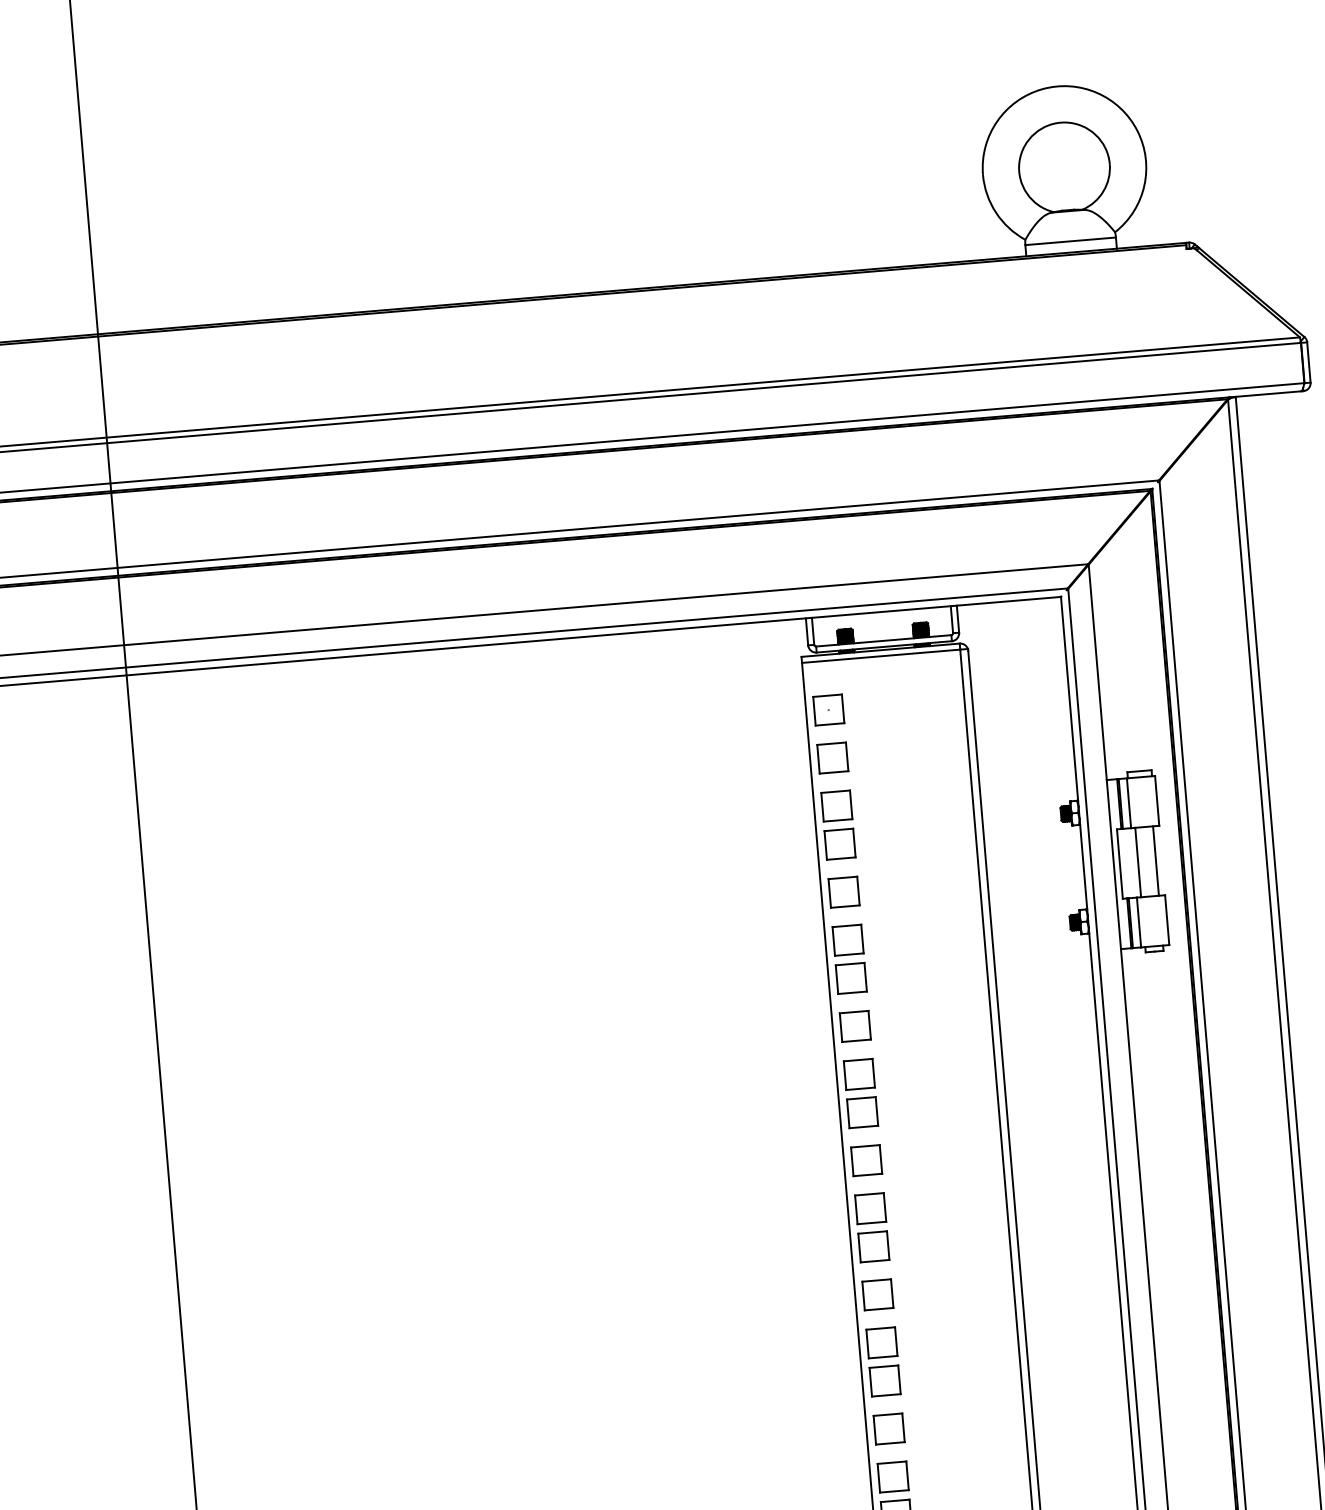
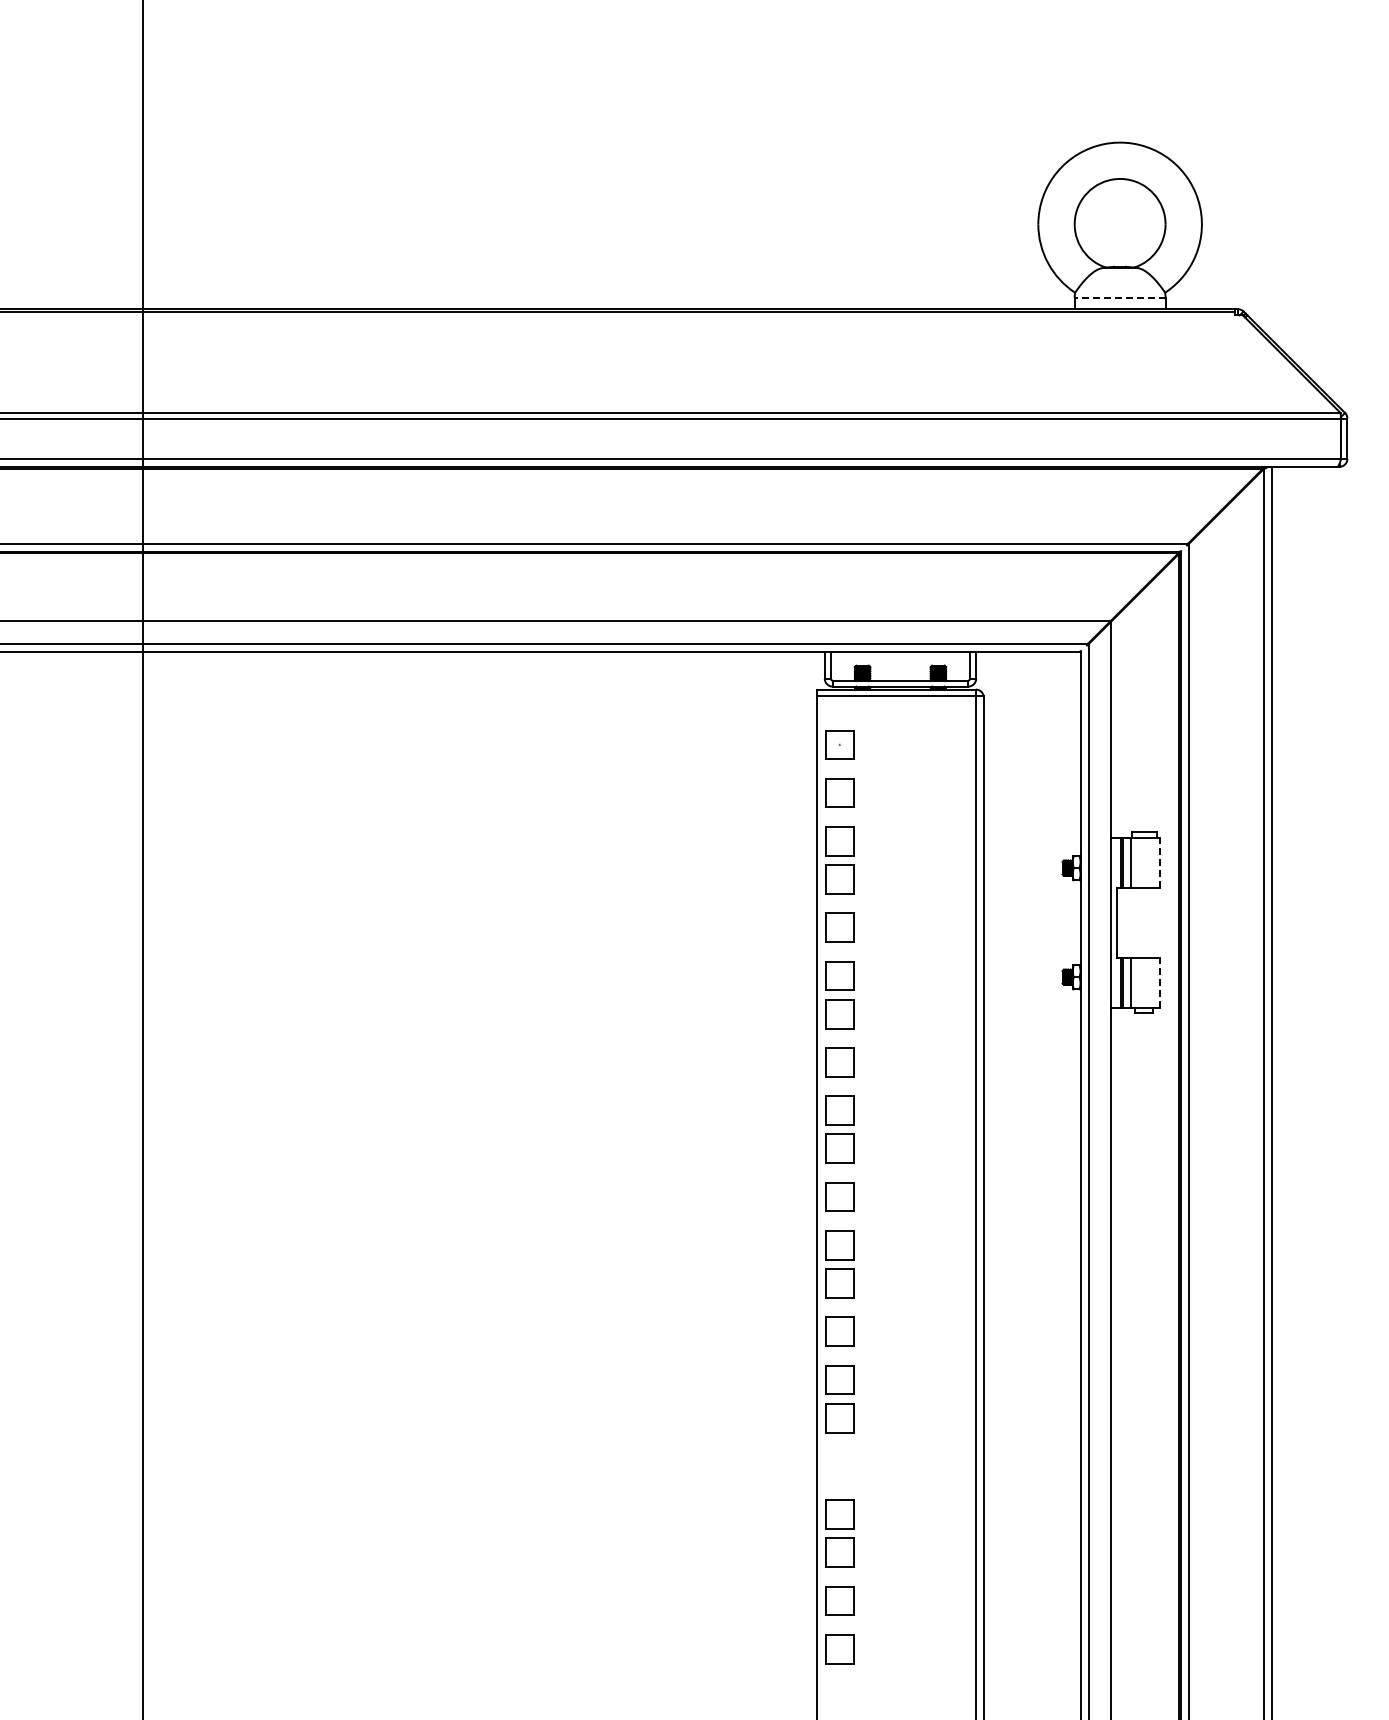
line: (1070, 241) -> (1119, 298), solid -> dashed
line: (1157, 800) -> (1159, 862), solid -> dashed
line: (1156, 860) -> (1153, 922), removed
line: (1138, 862) -> (1135, 922), removed
line: (1167, 920) -> (1159, 982), solid -> dashed
part: (888, 1429) -> (839, 1466), removed

